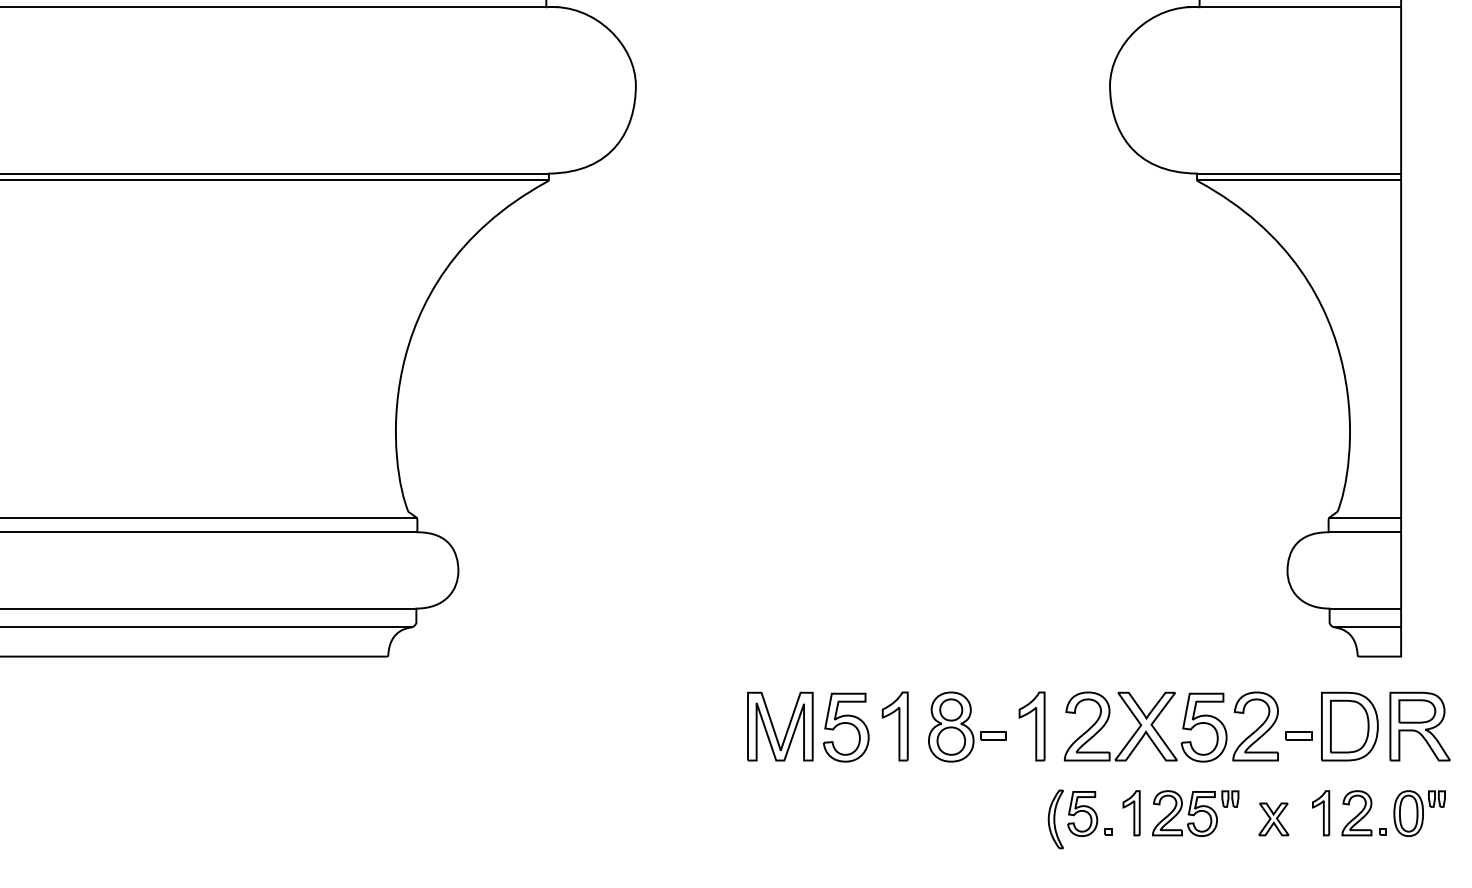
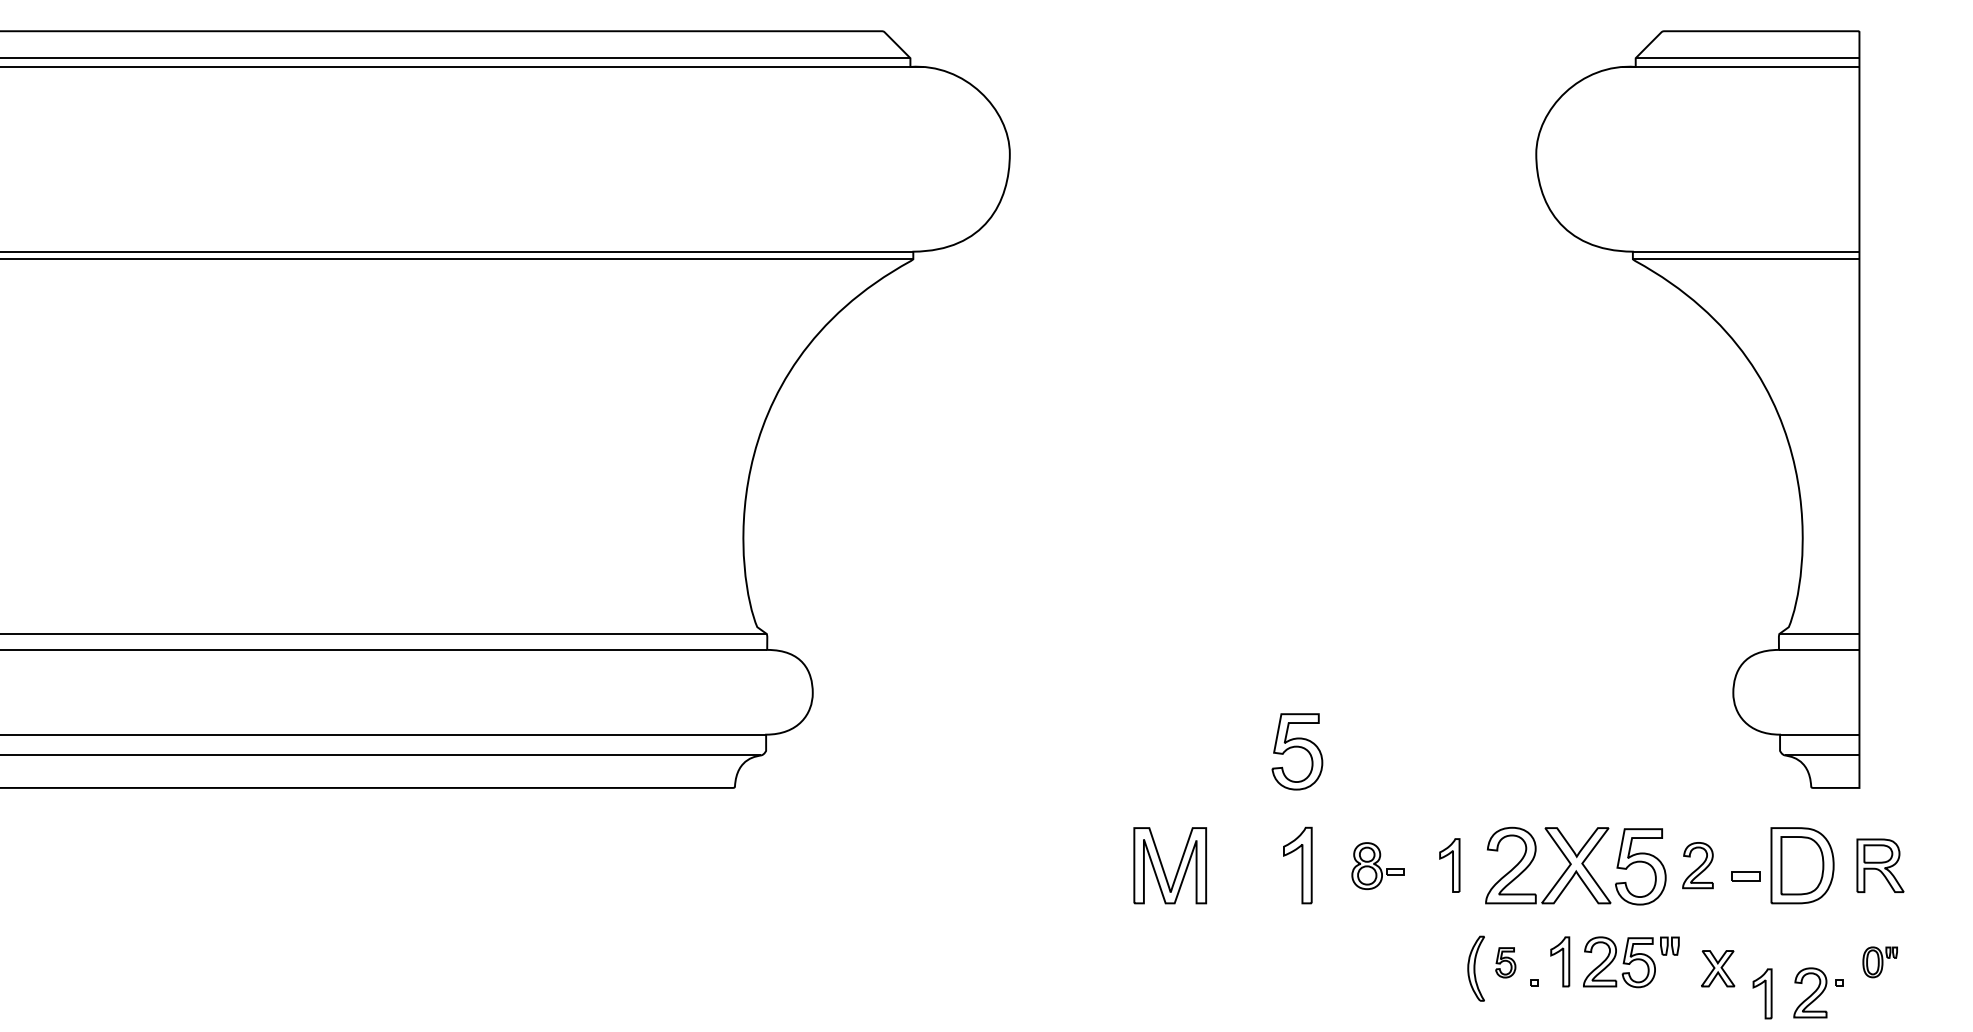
part: (967, 726) -> (1377, 865), size x0.6
part: (1031, 726) -> (1449, 865), size x0.7
part: (1255, 726) -> (1697, 865), size x0.6
part: (1420, 726) -> (1880, 865), size x0.7
part: (846, 727) -> (1297, 751), moved
part: (1321, 812) -> (1762, 993), moved
part: (1357, 812) -> (1810, 992), moved
part: (1082, 813) -> (1505, 962), size x0.6
part: (1420, 813) -> (1880, 962), size x0.6

